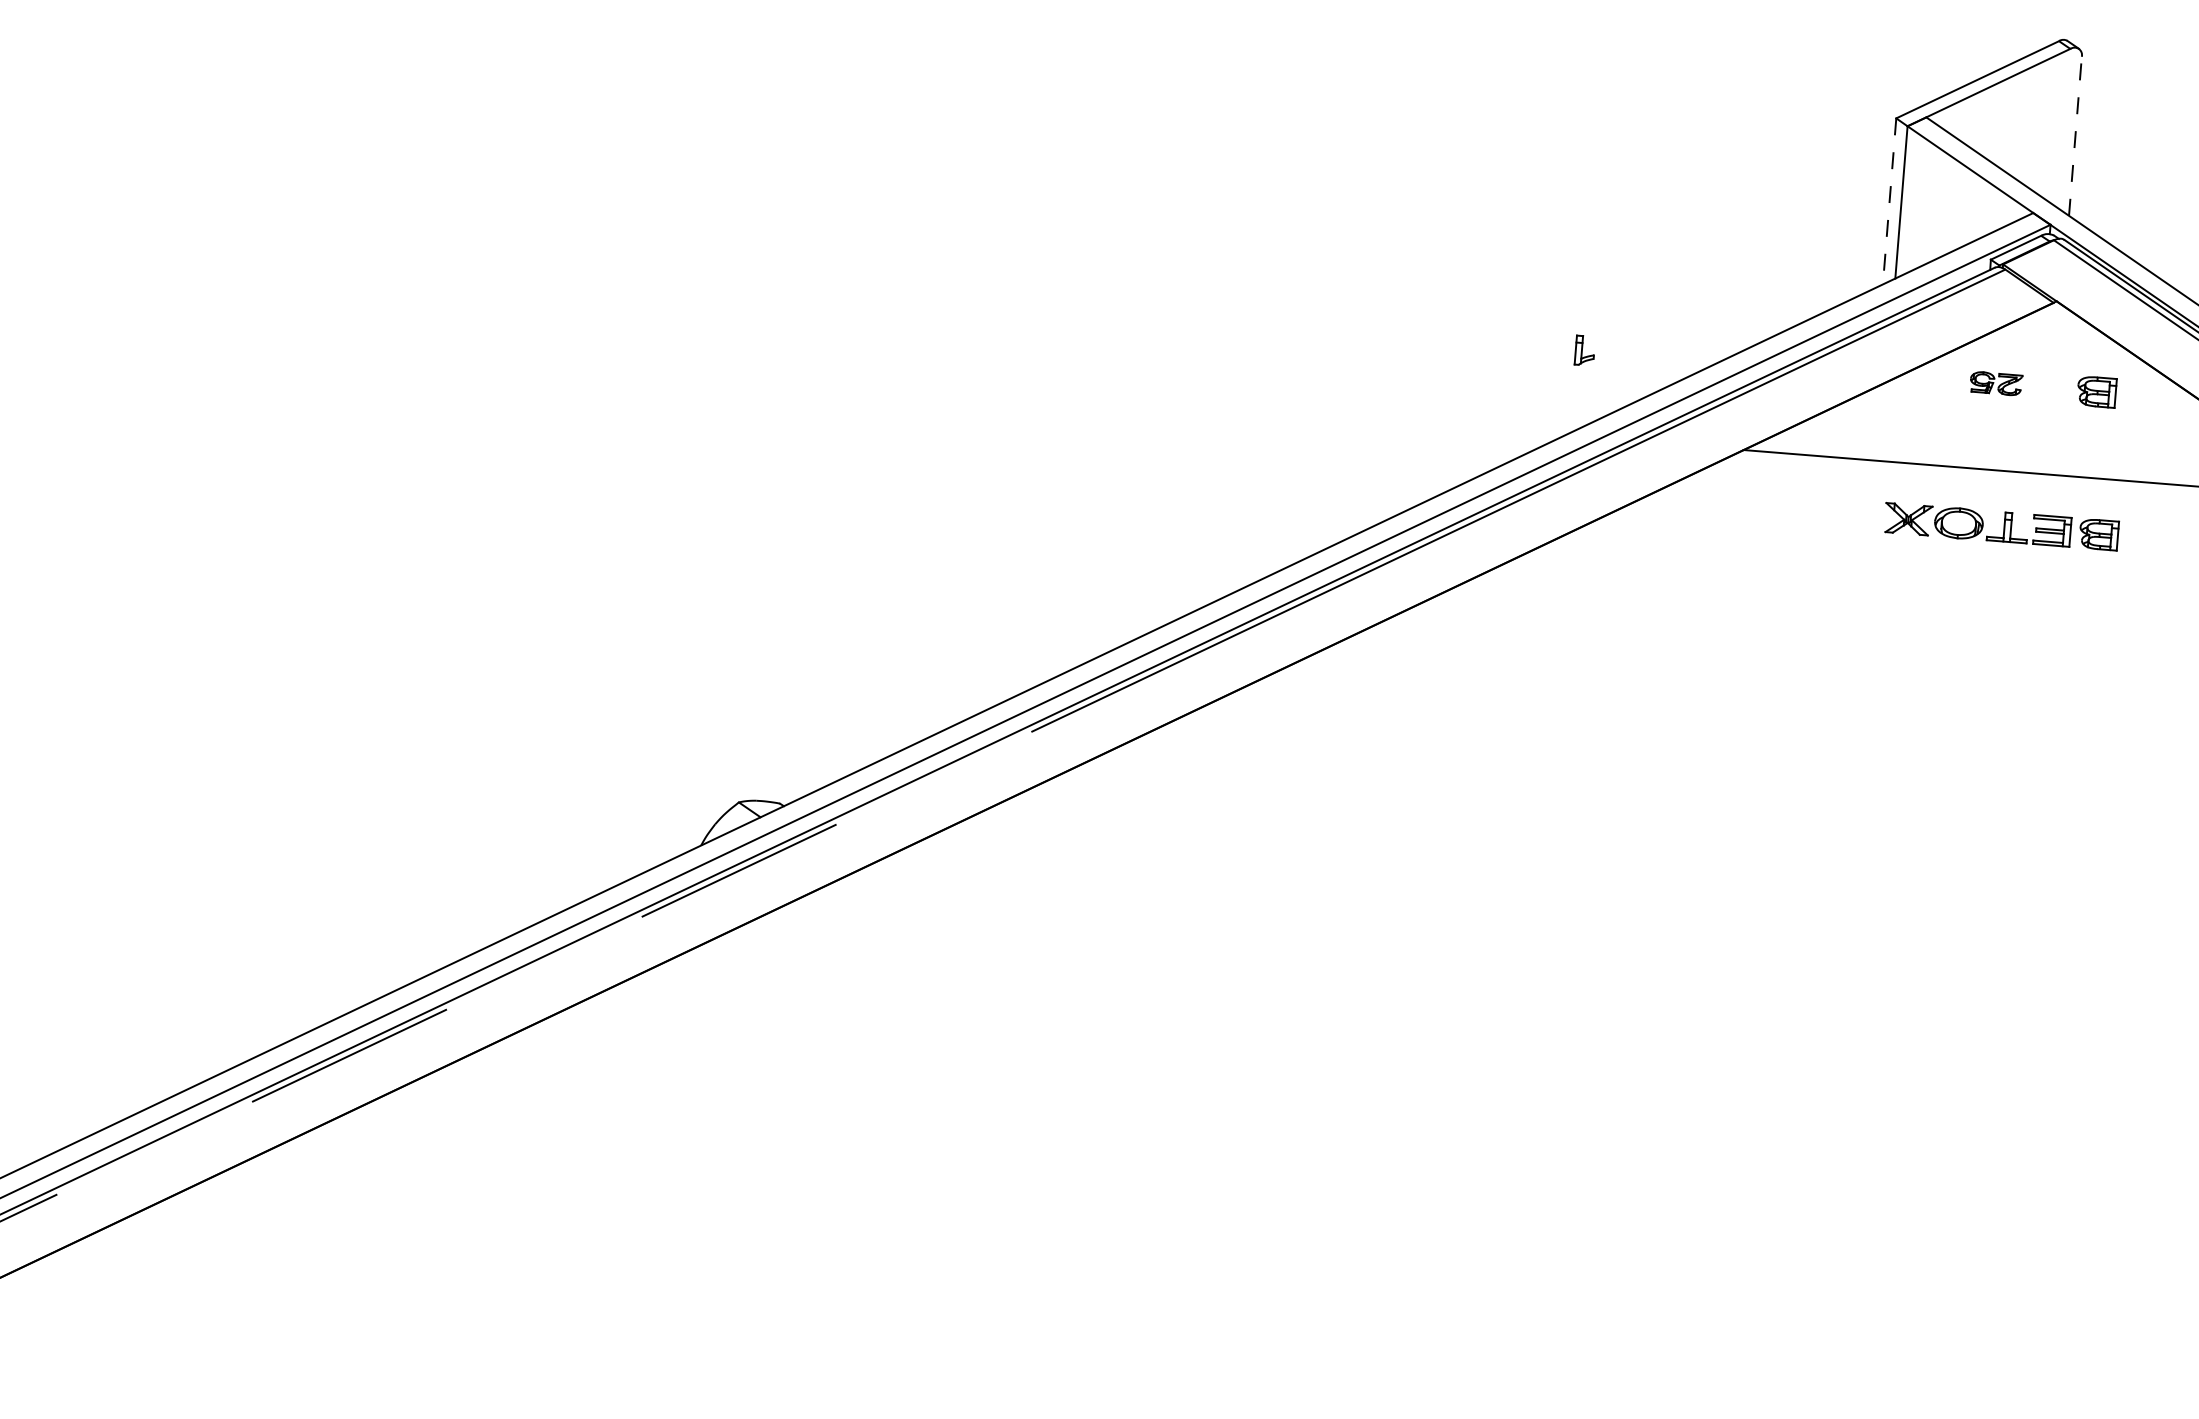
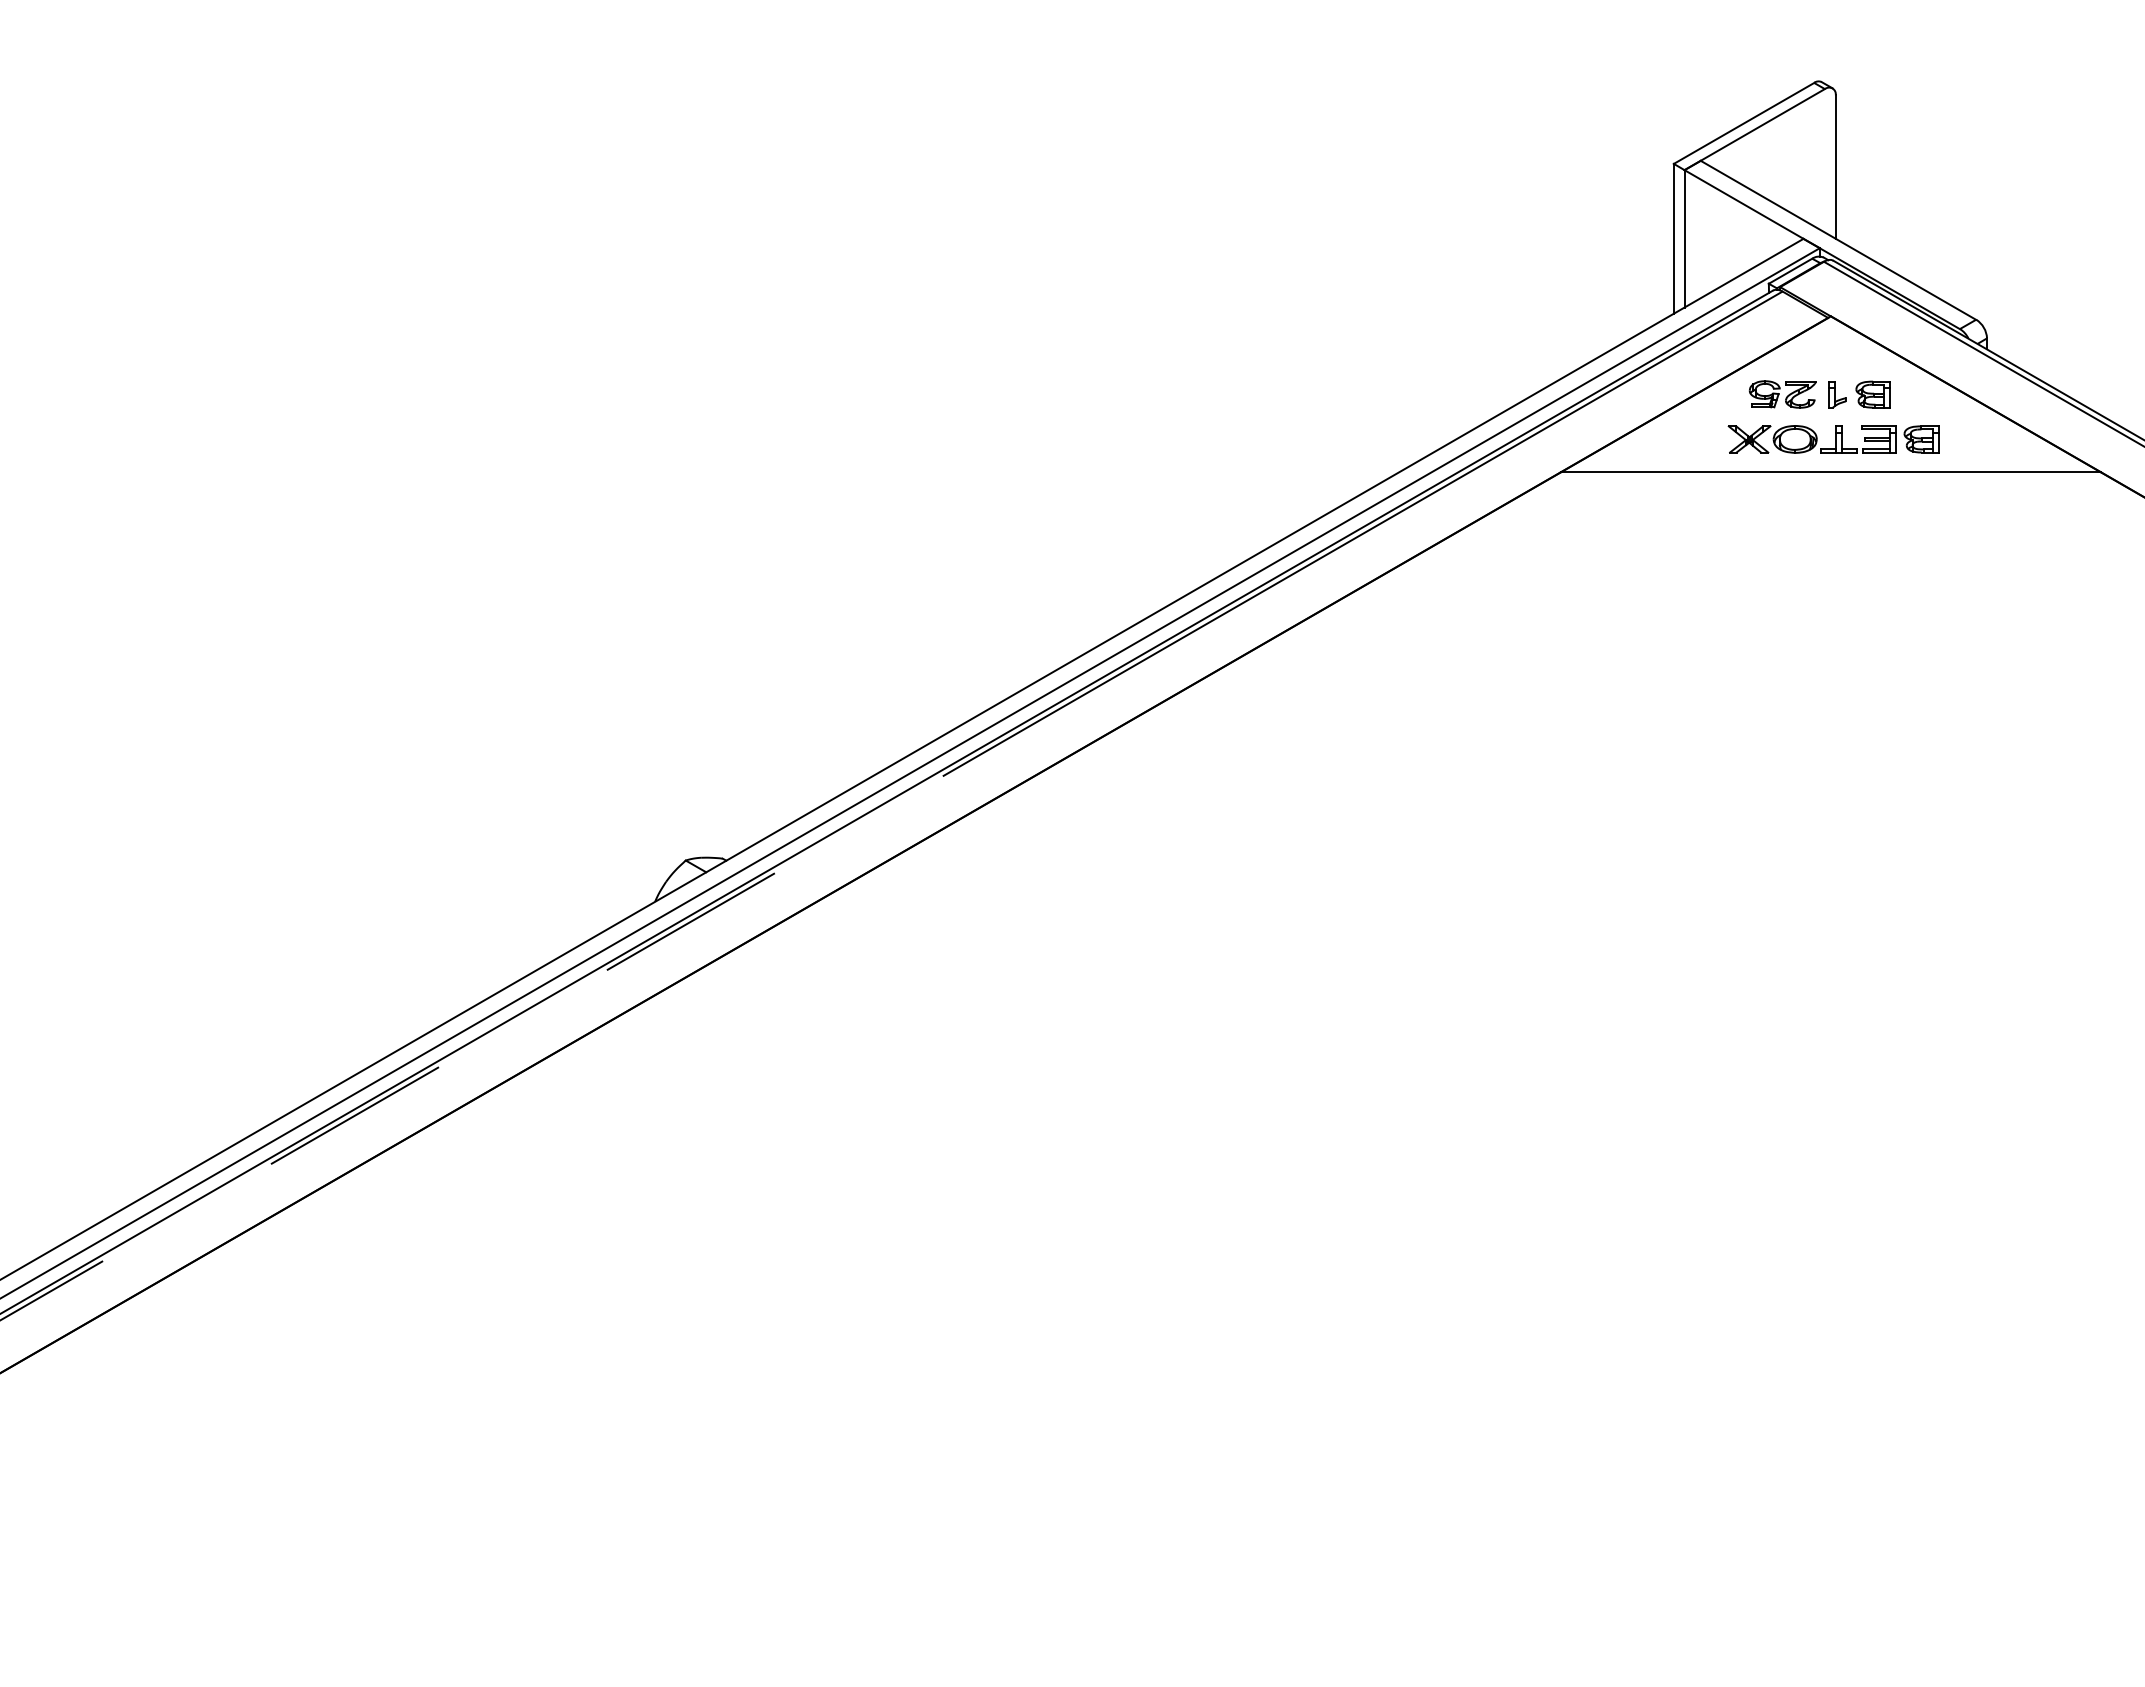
line: (2075, 136) -> (1835, 167), dashed -> solid
line: (1889, 201) -> (1673, 238), dashed -> solid
part: (1584, 350) -> (1837, 394), moved
part: (1996, 383) -> (1782, 394), size x1.43
part: (2001, 526) -> (1833, 439), moved

